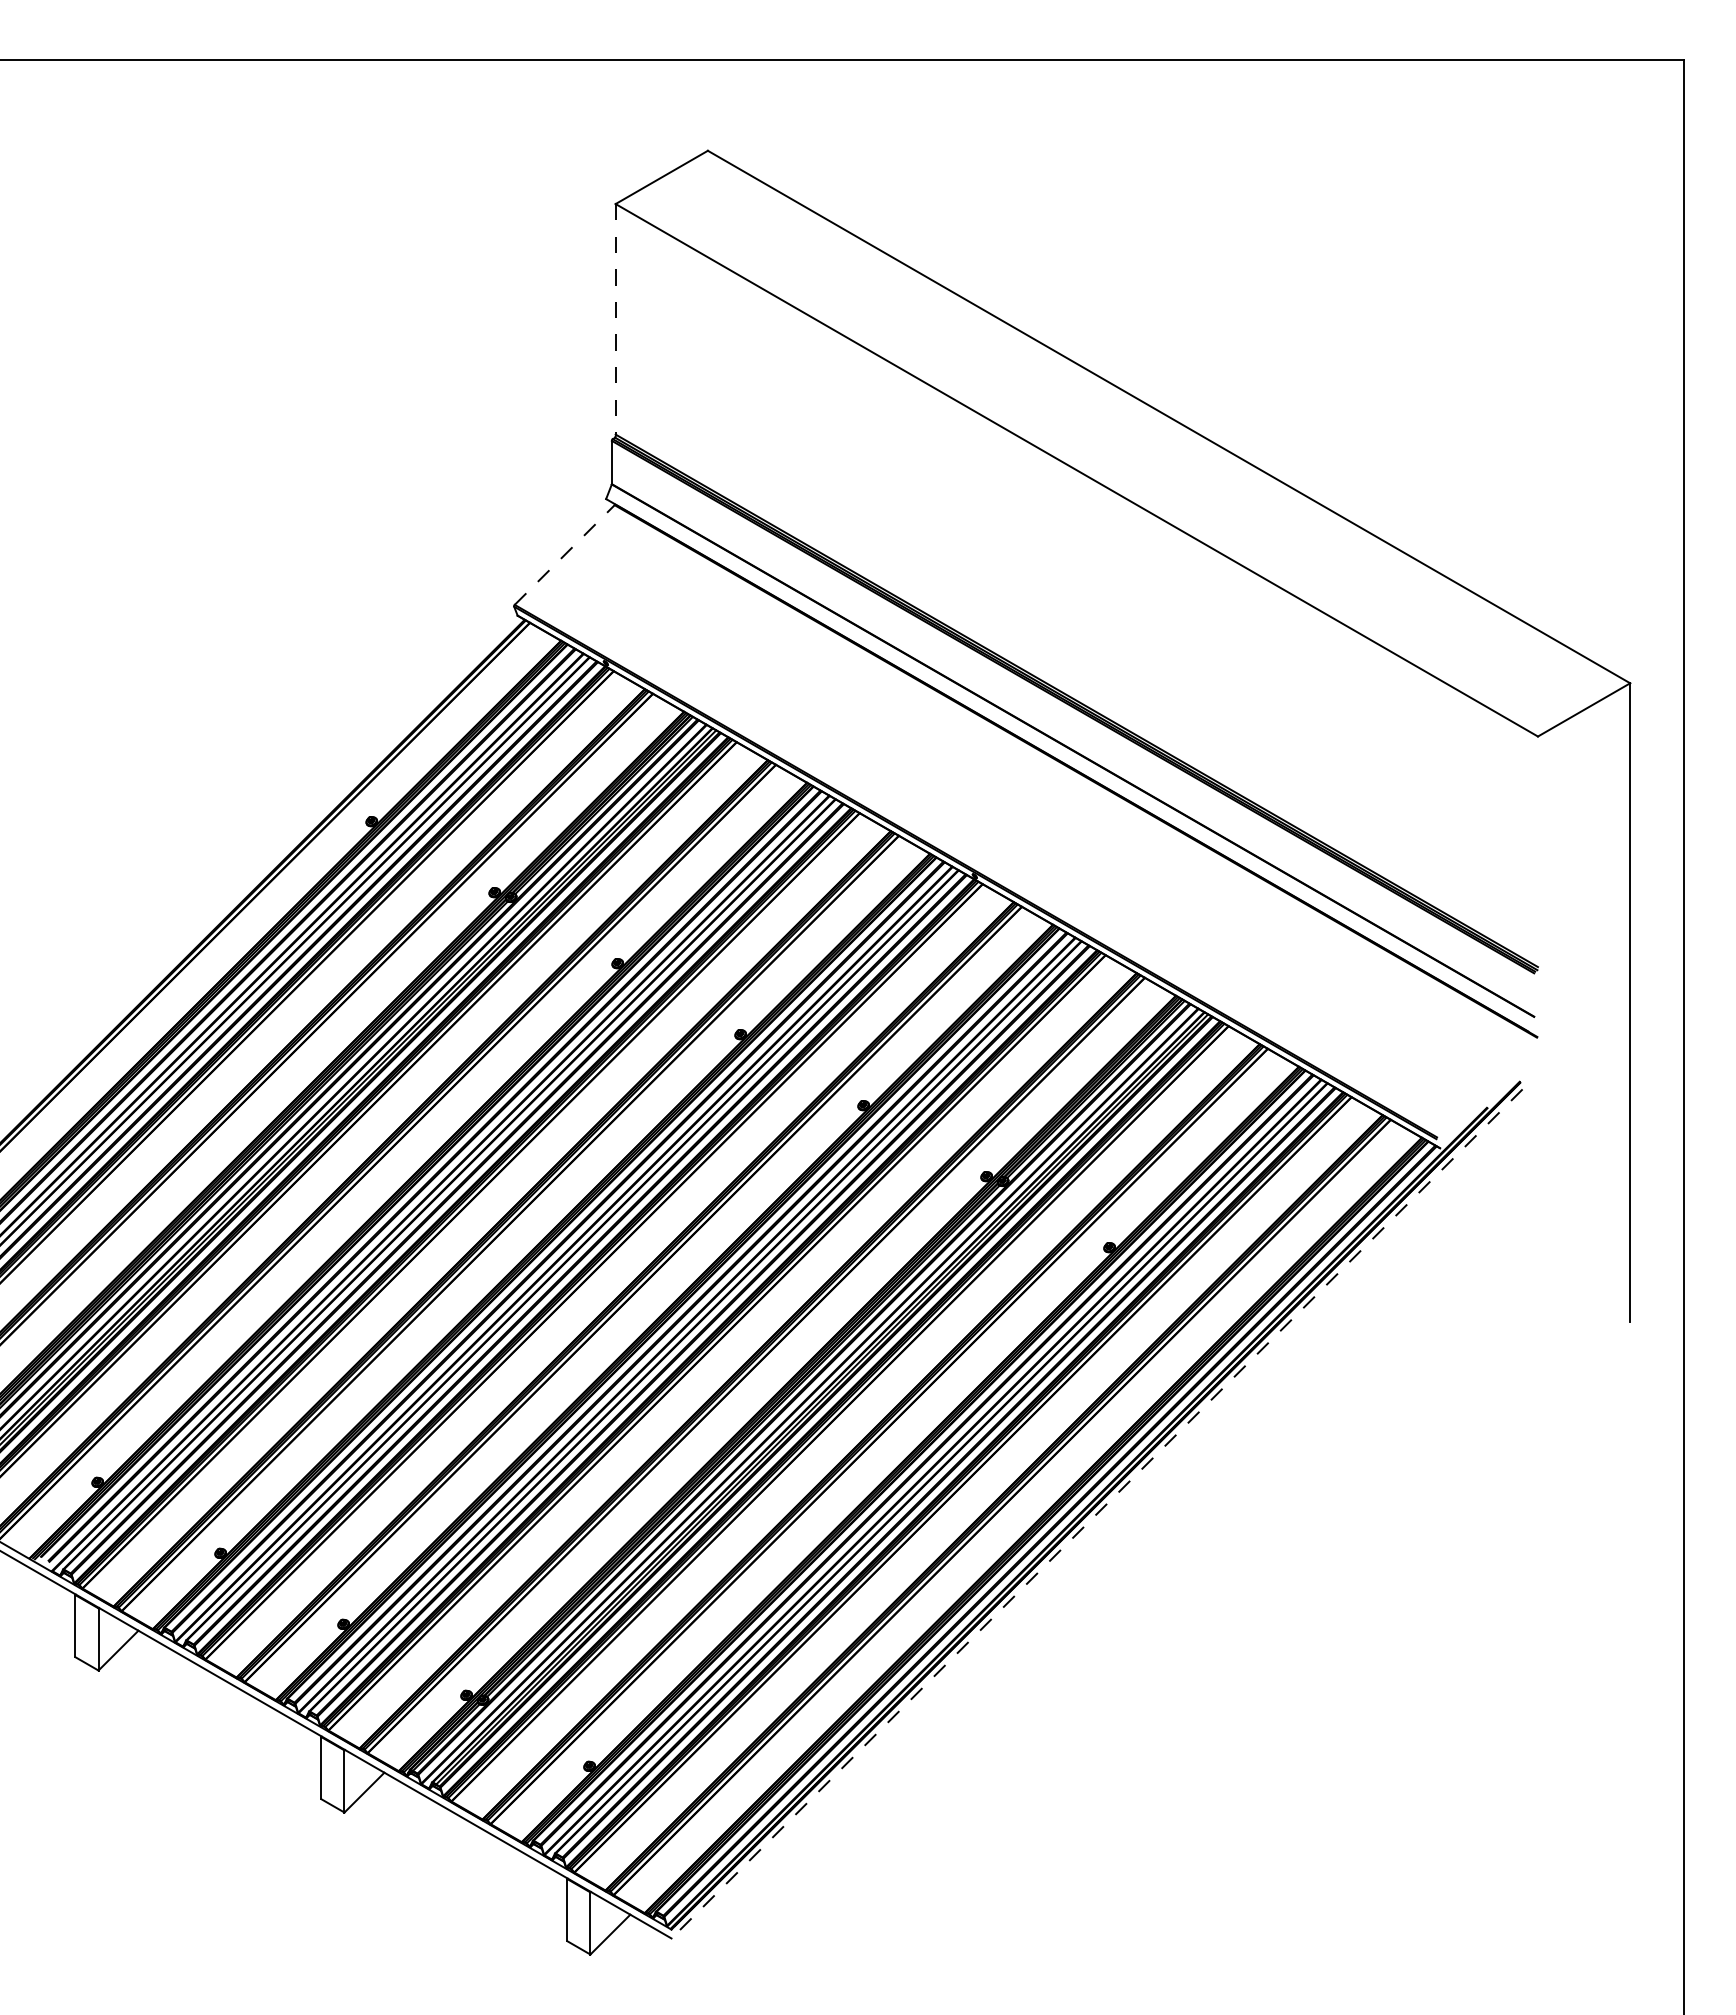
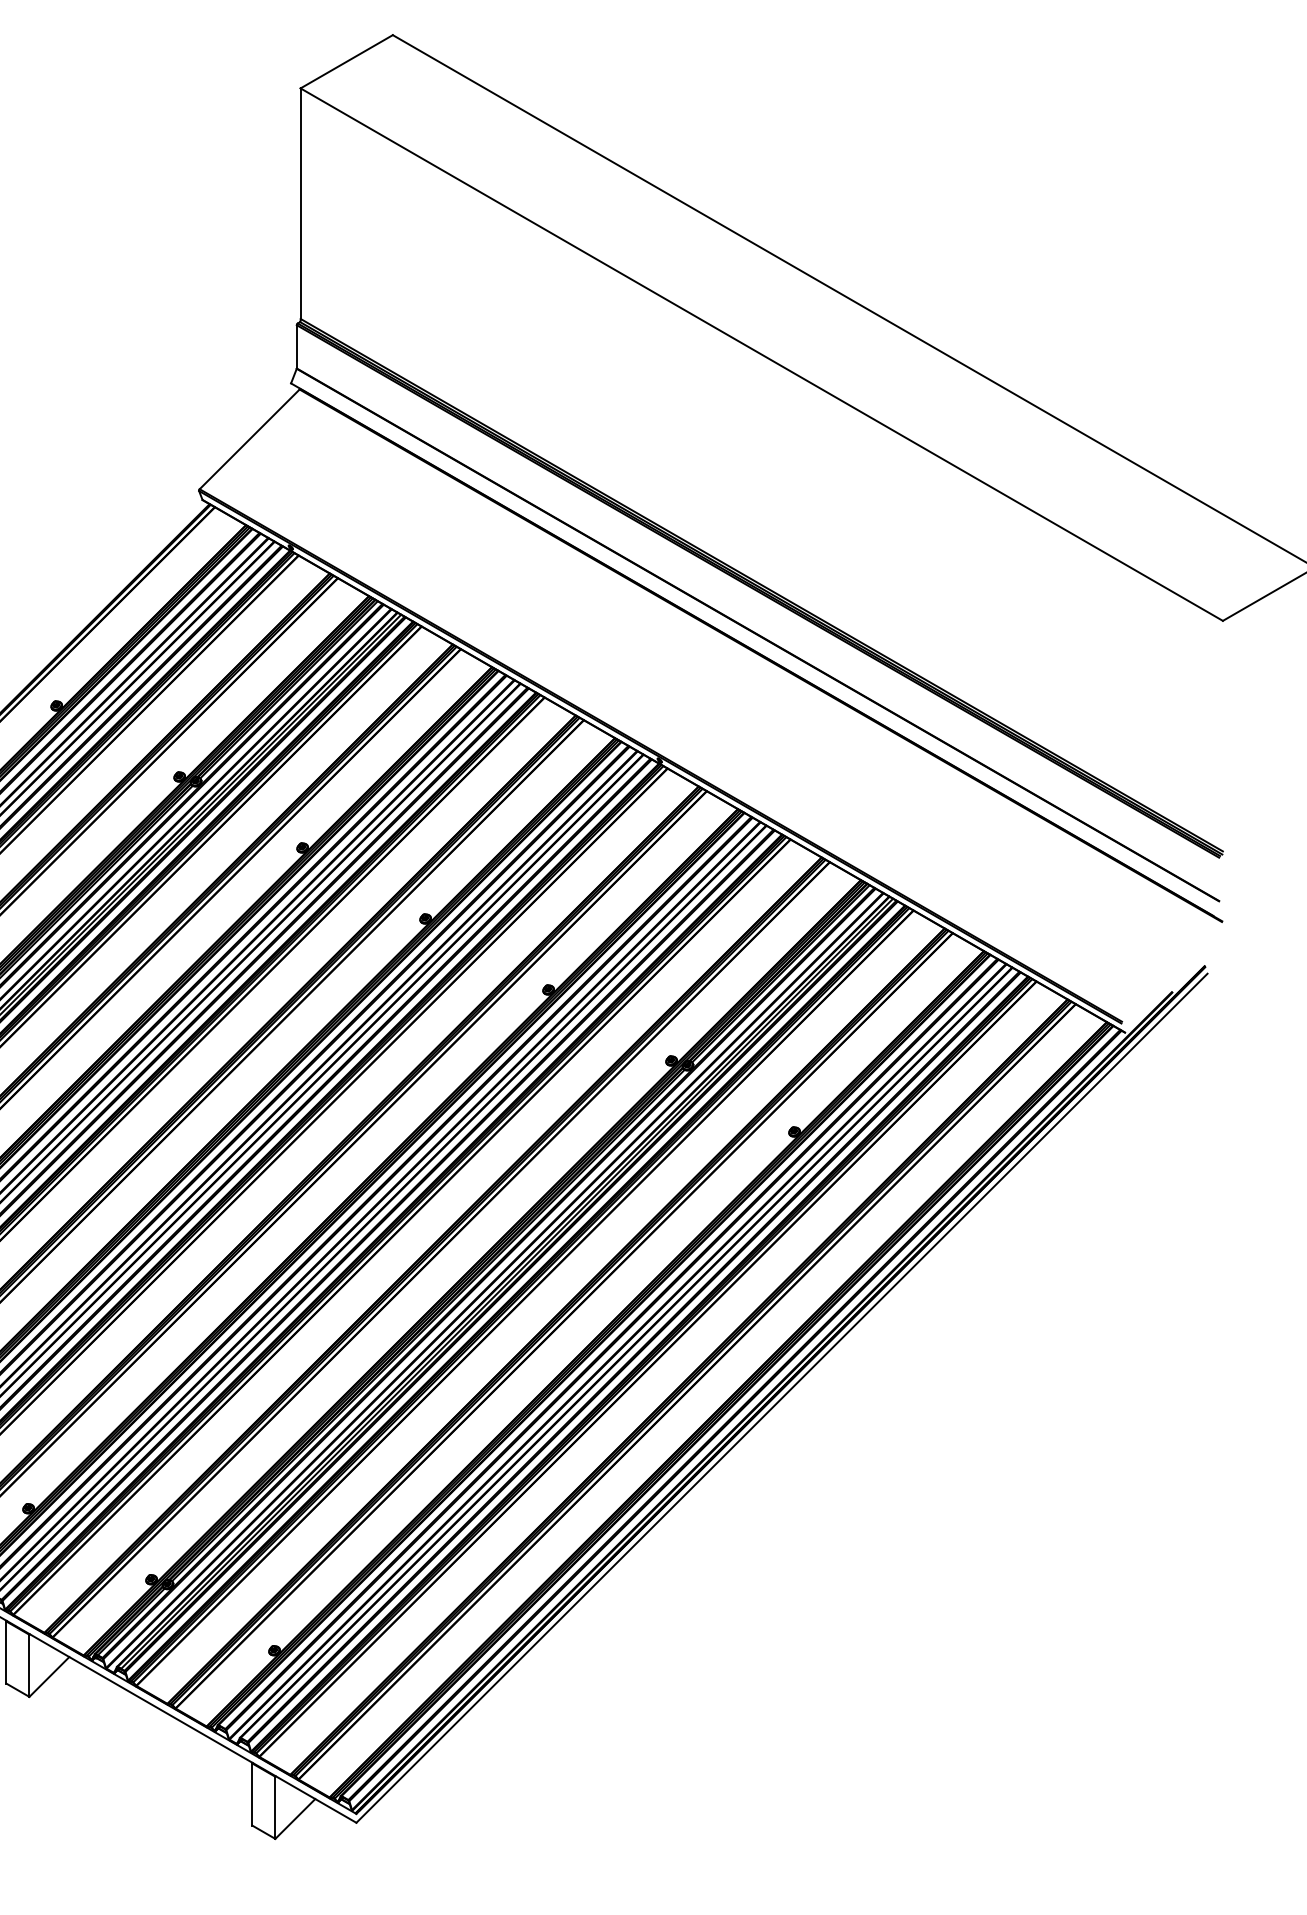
line: (615, 319) -> (300, 203), dashed -> solid
line: (564, 555) -> (249, 439), dashed -> solid
line: (1096, 1514) -> (781, 1398), dashed -> solid

